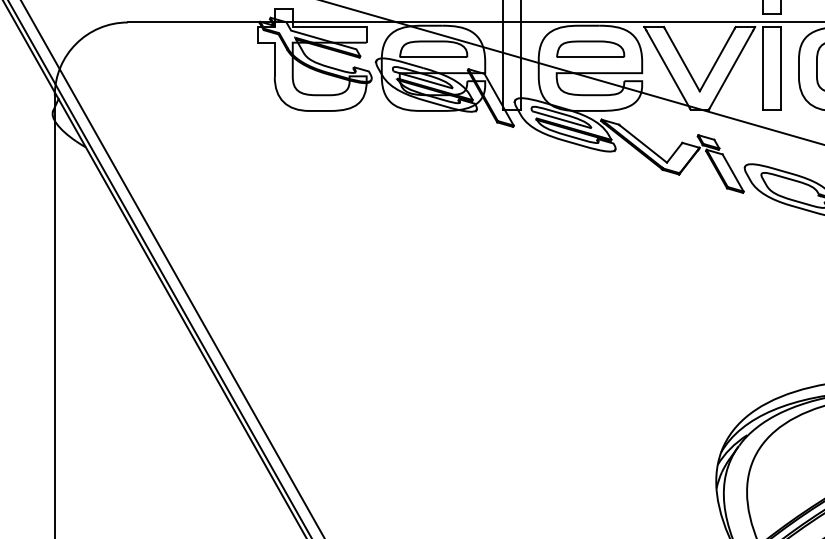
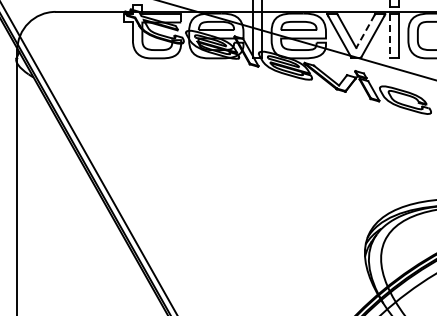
line: (717, 59) -> (365, 31), solid -> dashed
line: (763, 67) -> (389, 35), solid -> dashed

